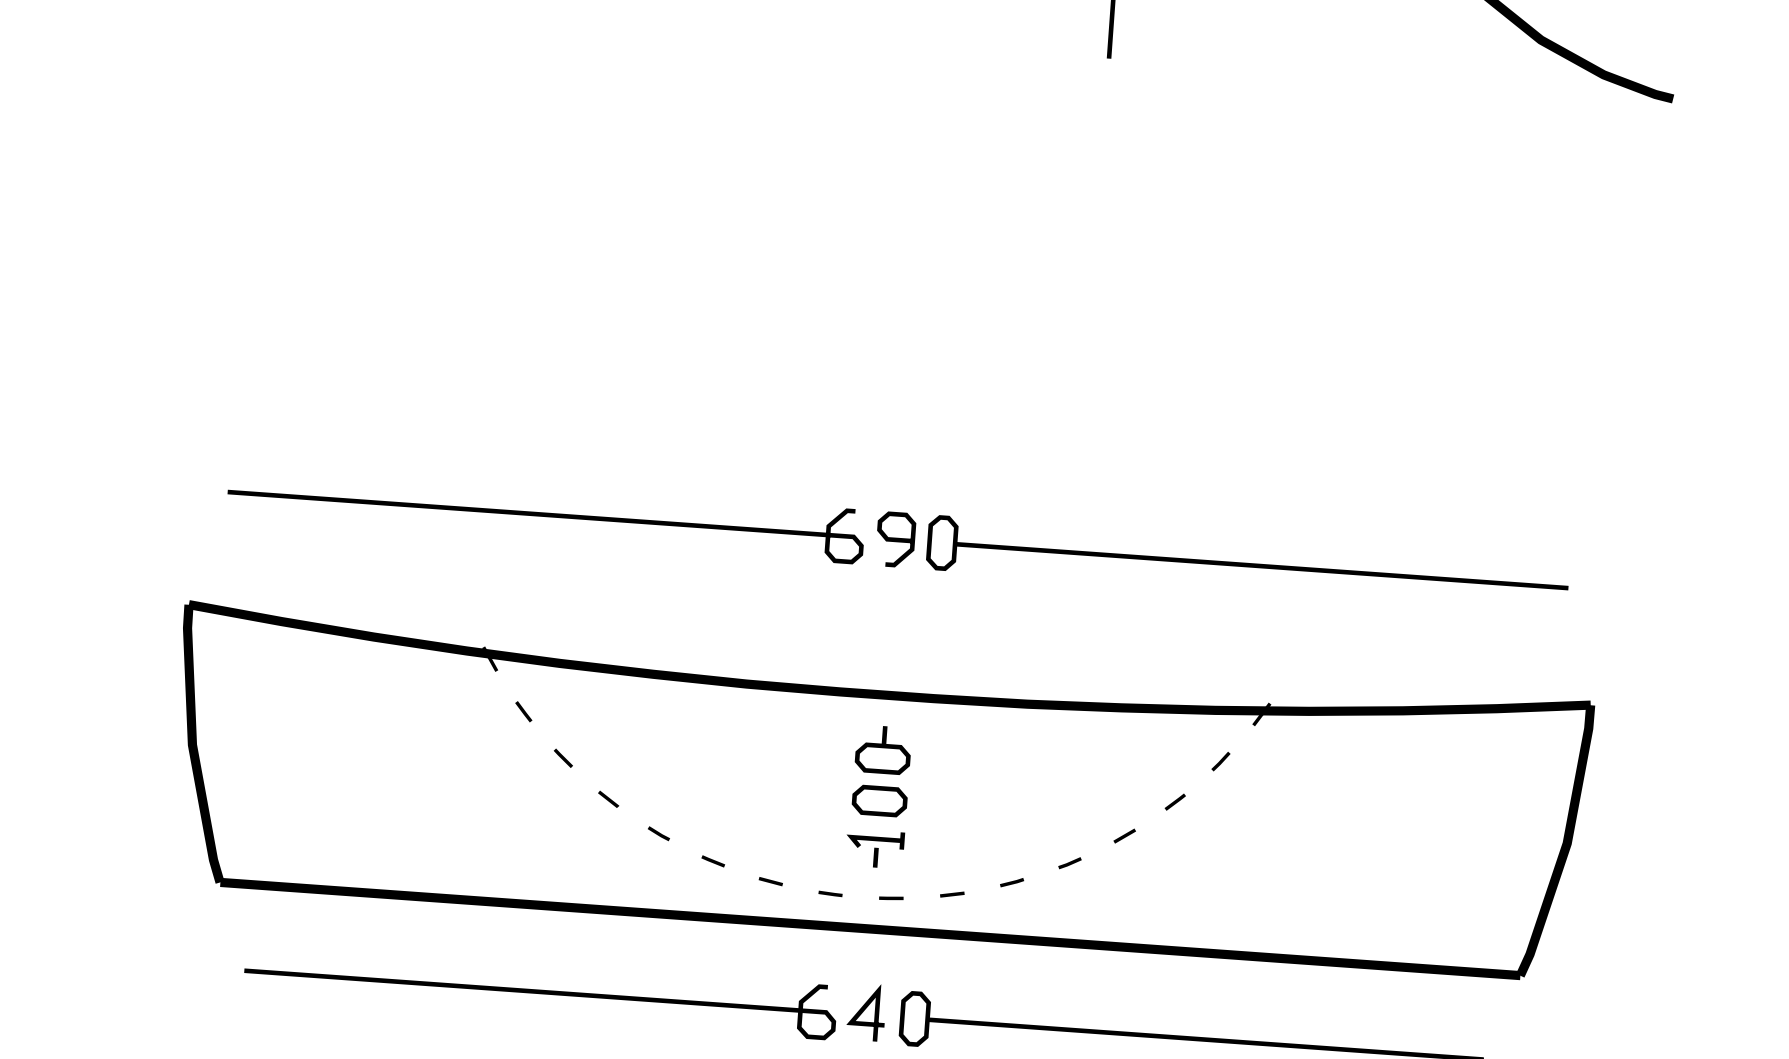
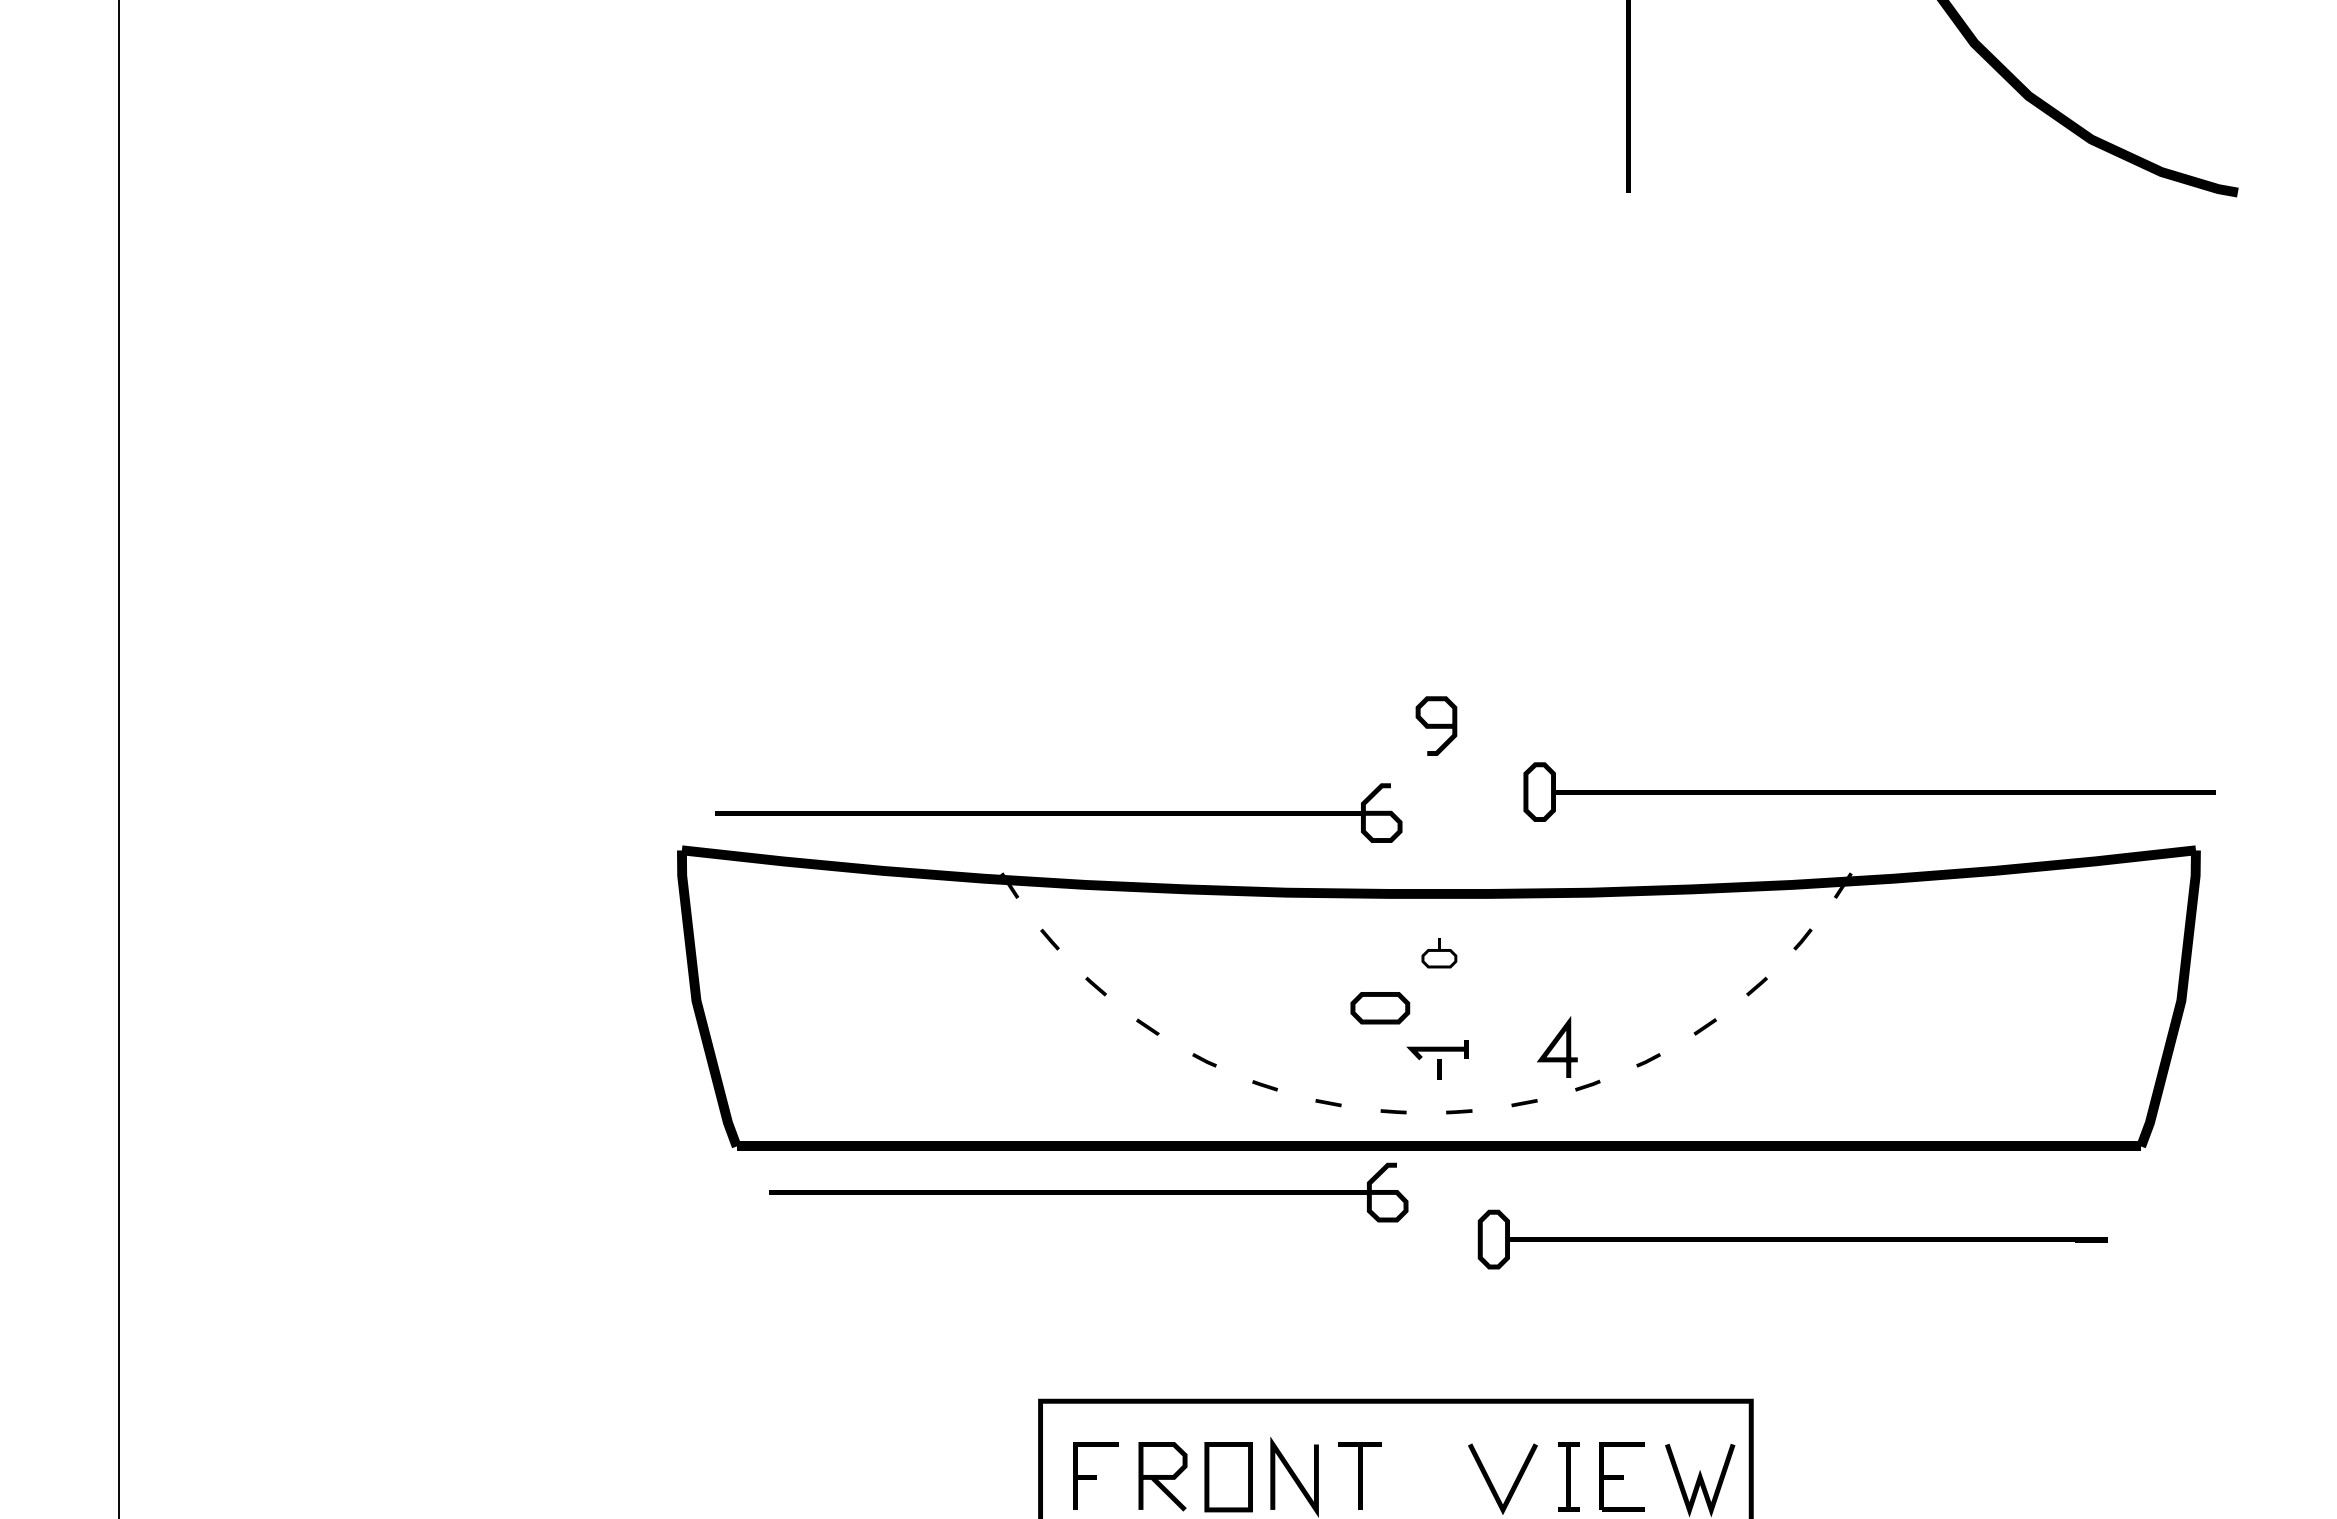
part: (545, 514) -> (1058, 812), moved
part: (1247, 564) -> (1869, 791), moved
part: (883, 749) -> (1439, 952), size x0.6
part: (879, 801) -> (1380, 1008), moved
part: (540, 992) -> (1088, 1192), moved
line: (864, 1010) -> (1555, 1045), moved

